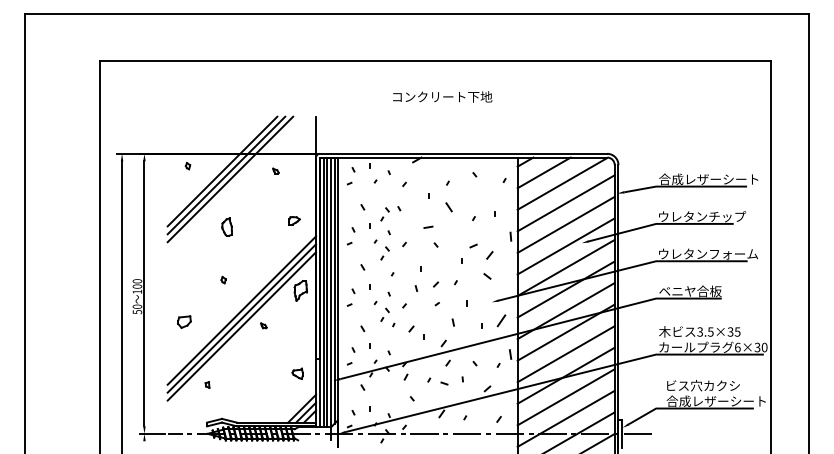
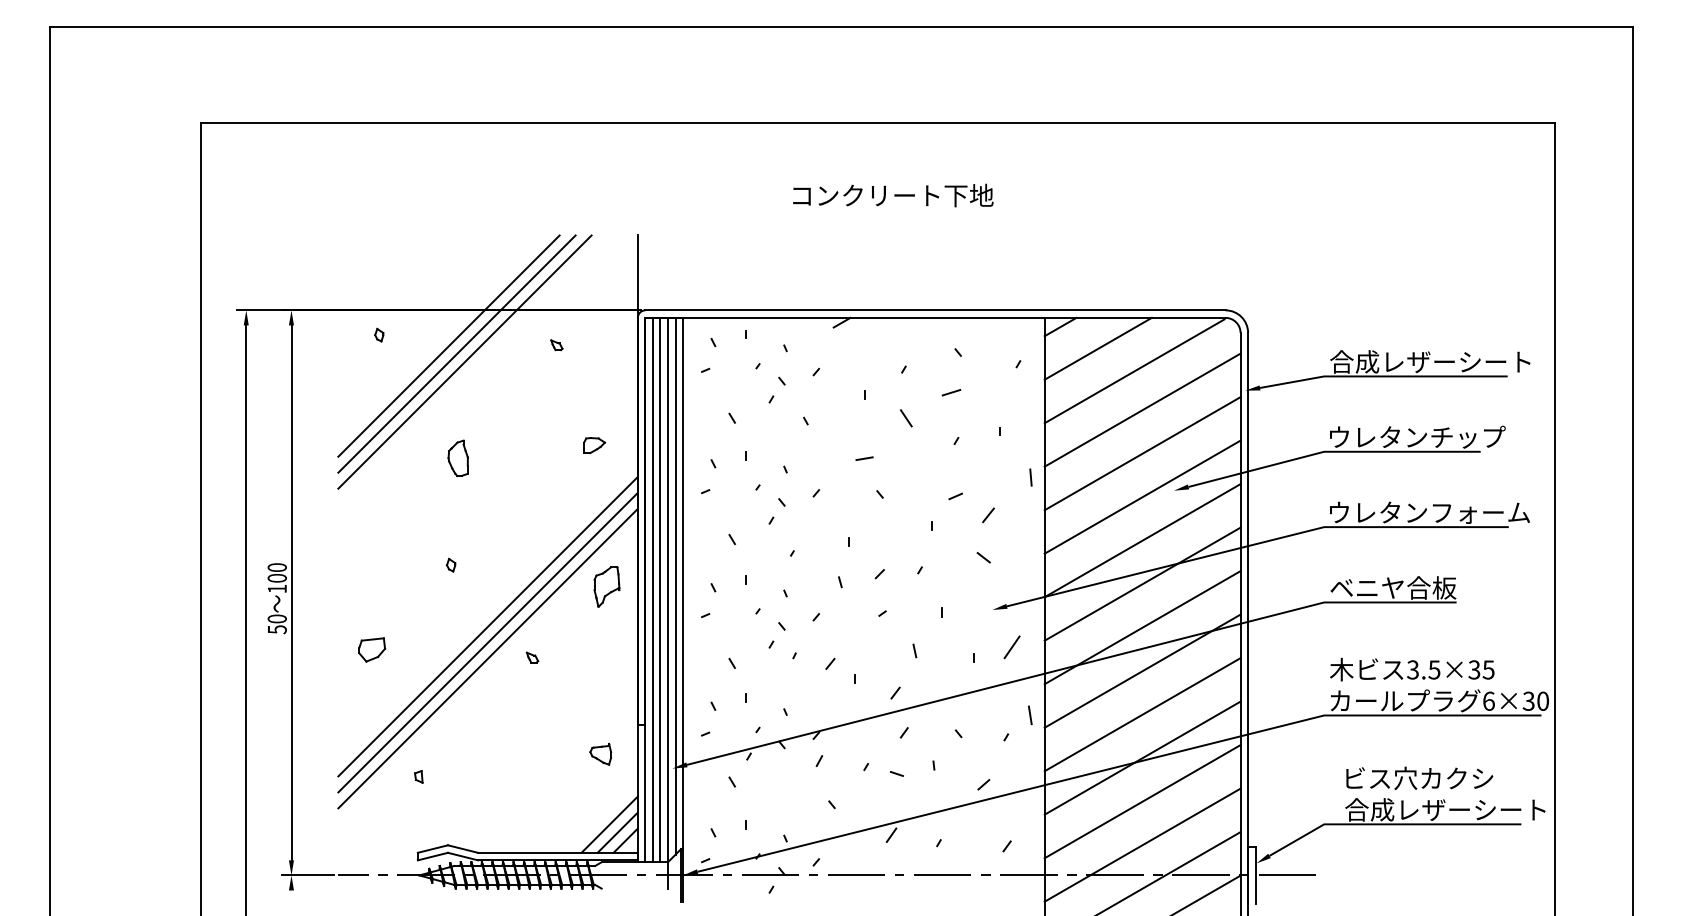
line: (471, 194) -> (951, 392), added
part: (384, 214) -> (775, 390), moved

